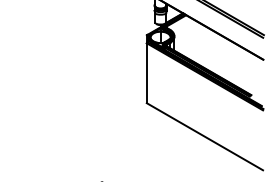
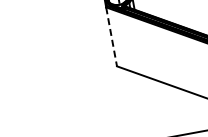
line: (146, 73) -> (111, 37), solid -> dashed

